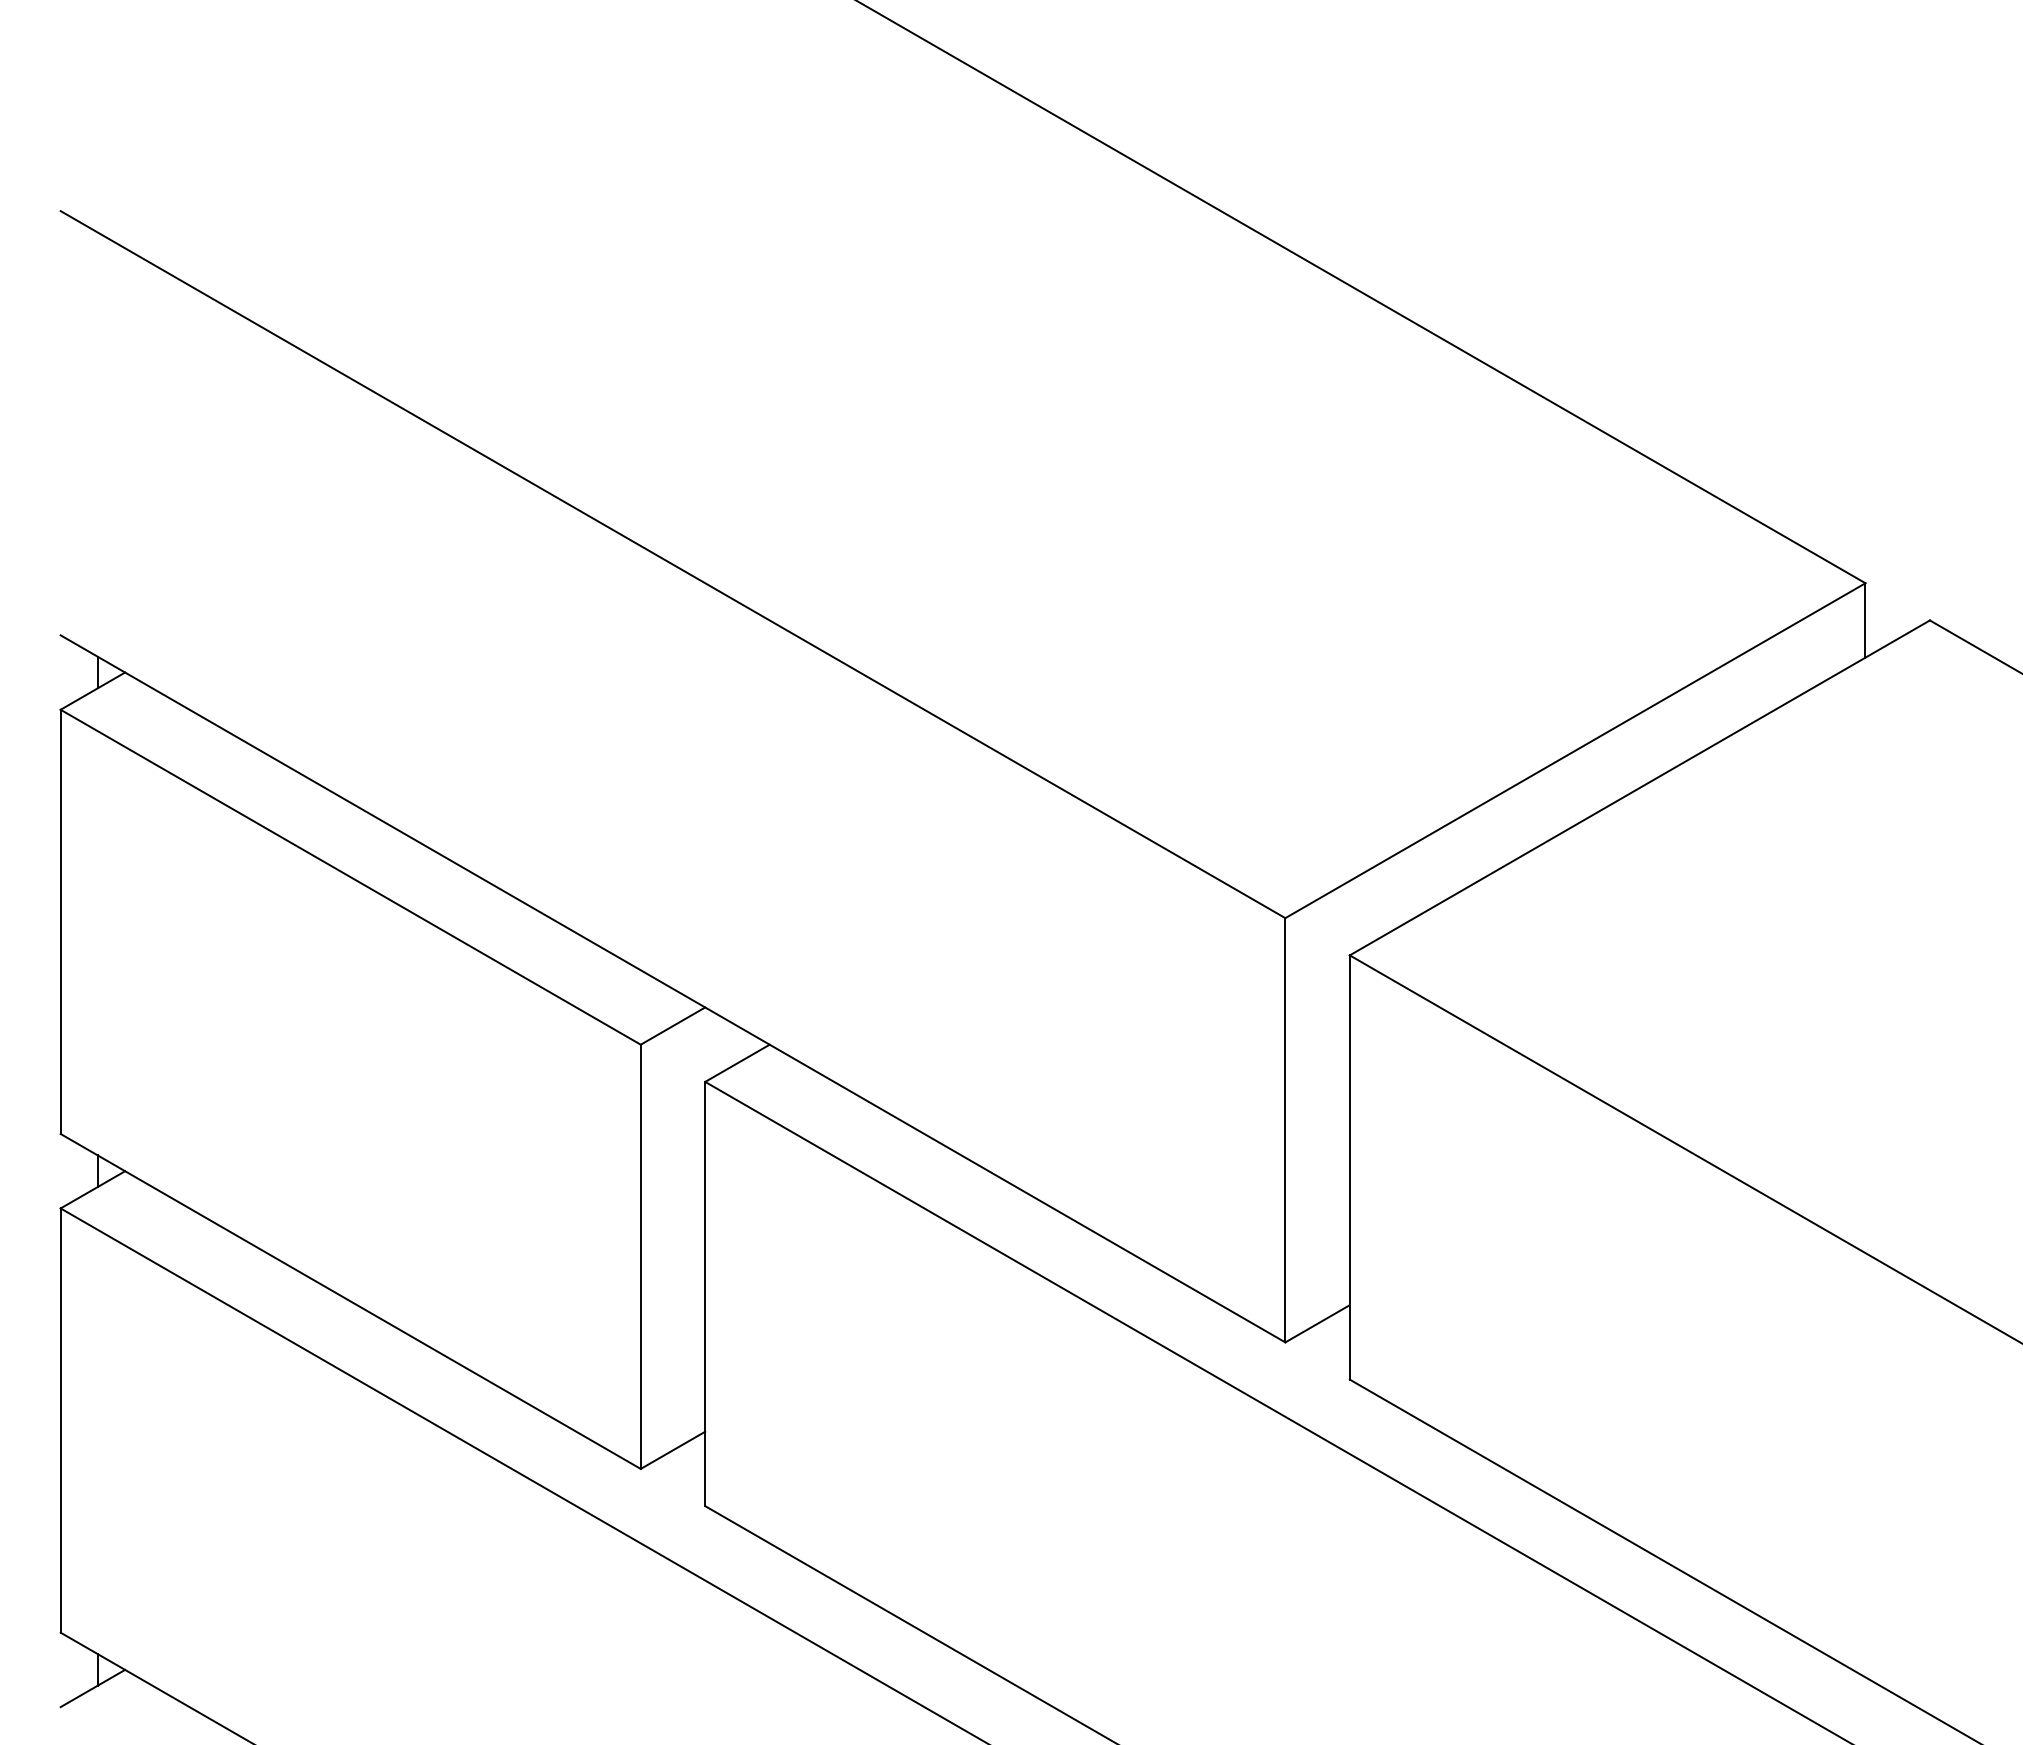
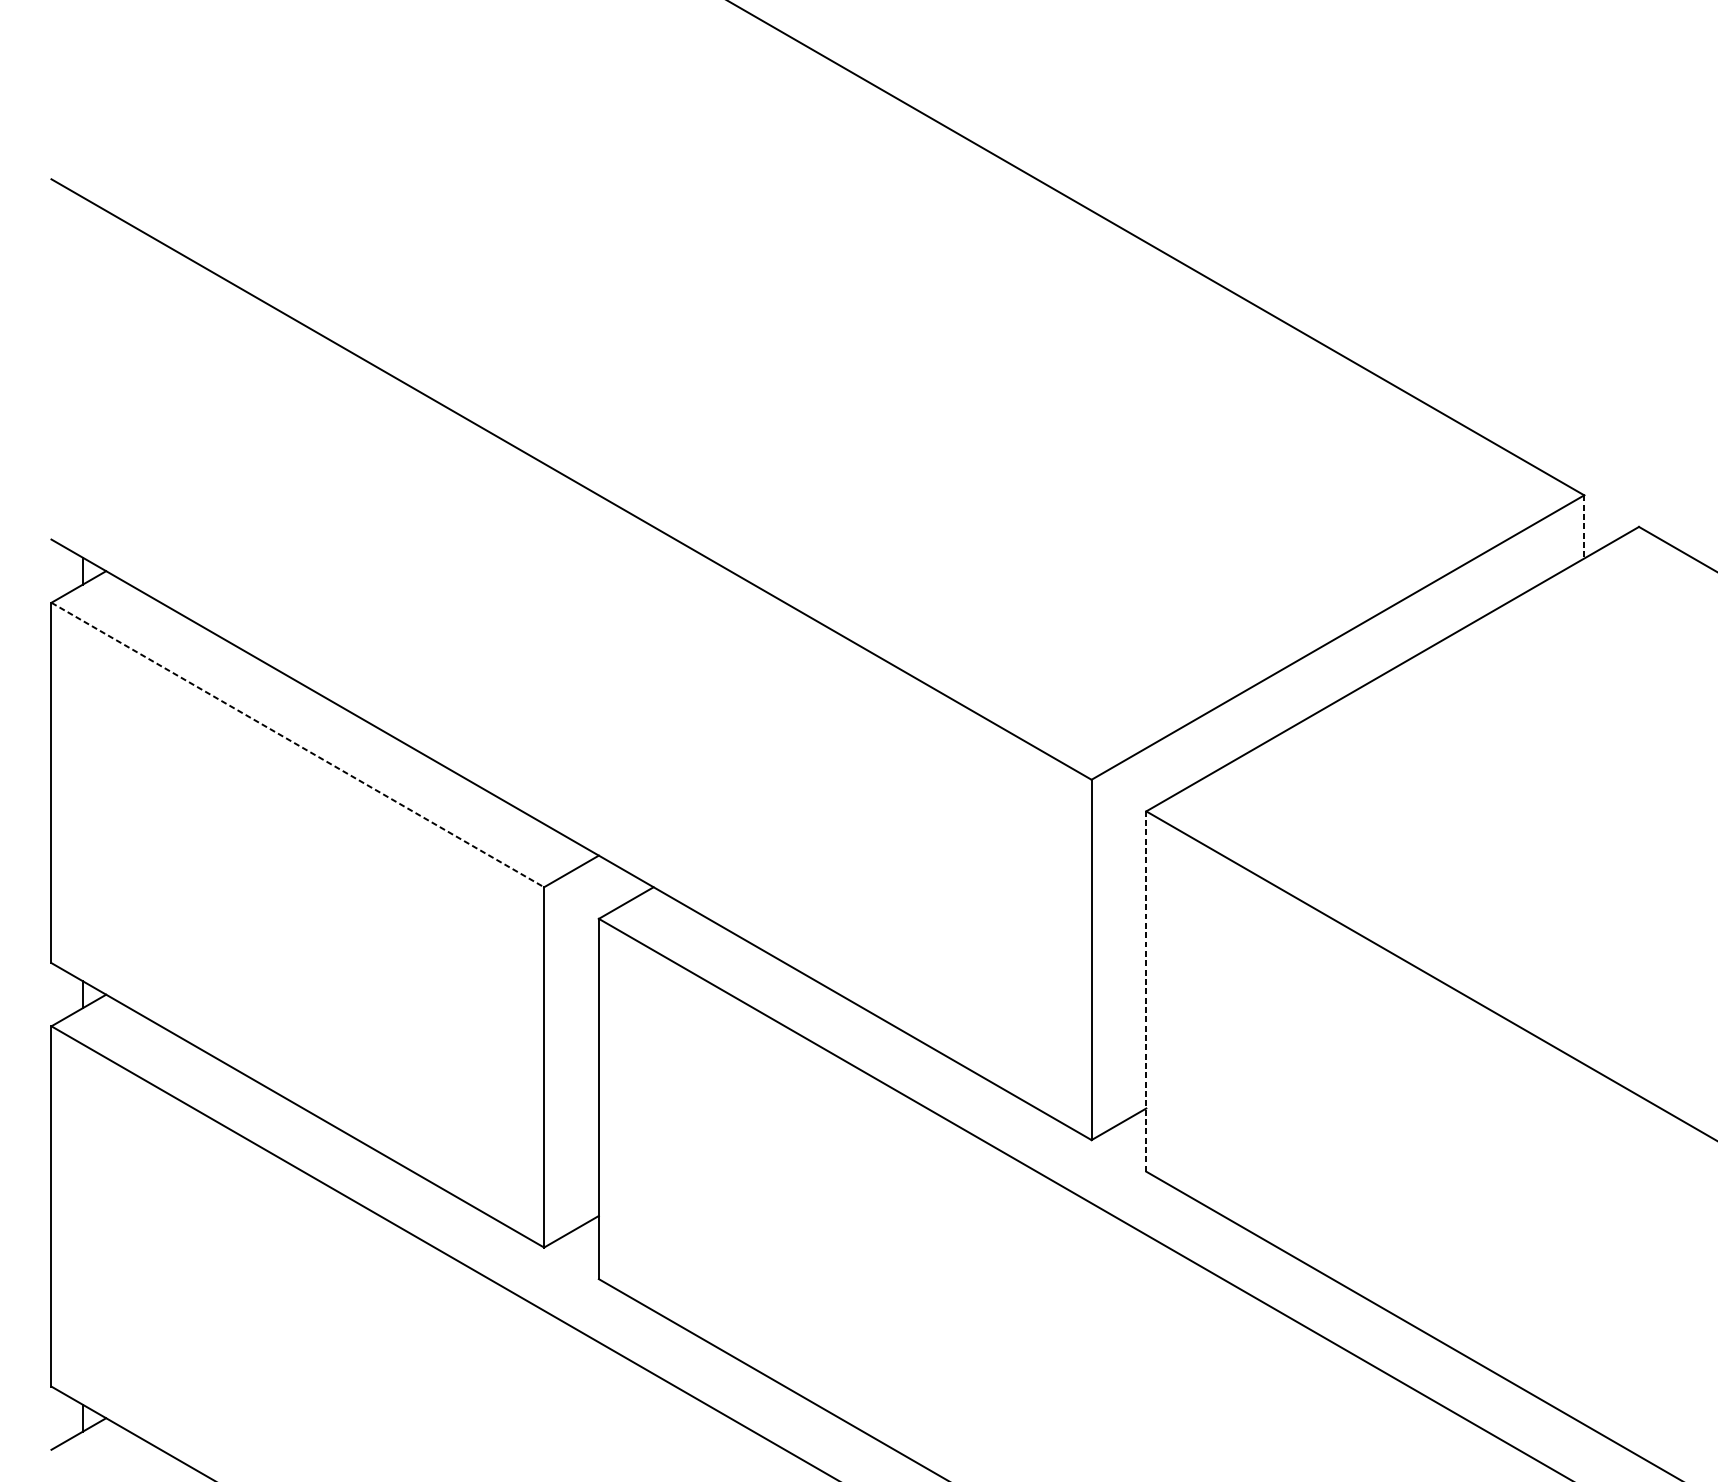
line: (1865, 620) -> (1584, 526), solid -> dashed
line: (350, 877) -> (297, 745), solid -> dashed
line: (1349, 1167) -> (1146, 991), solid -> dashed

